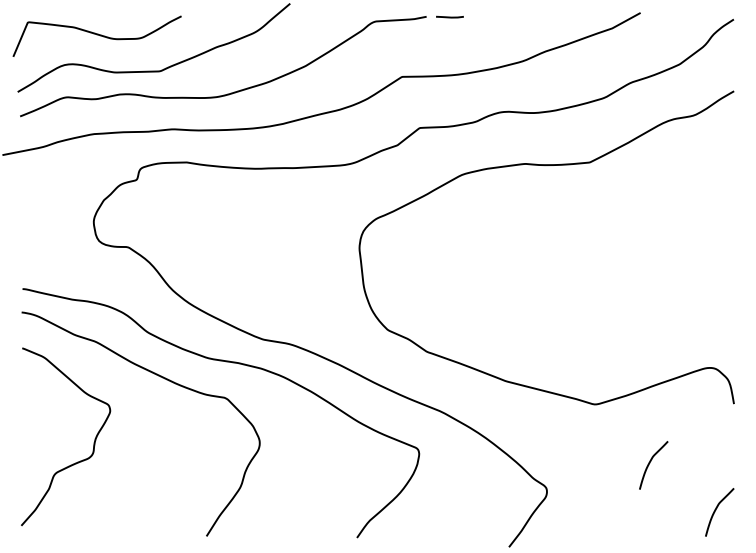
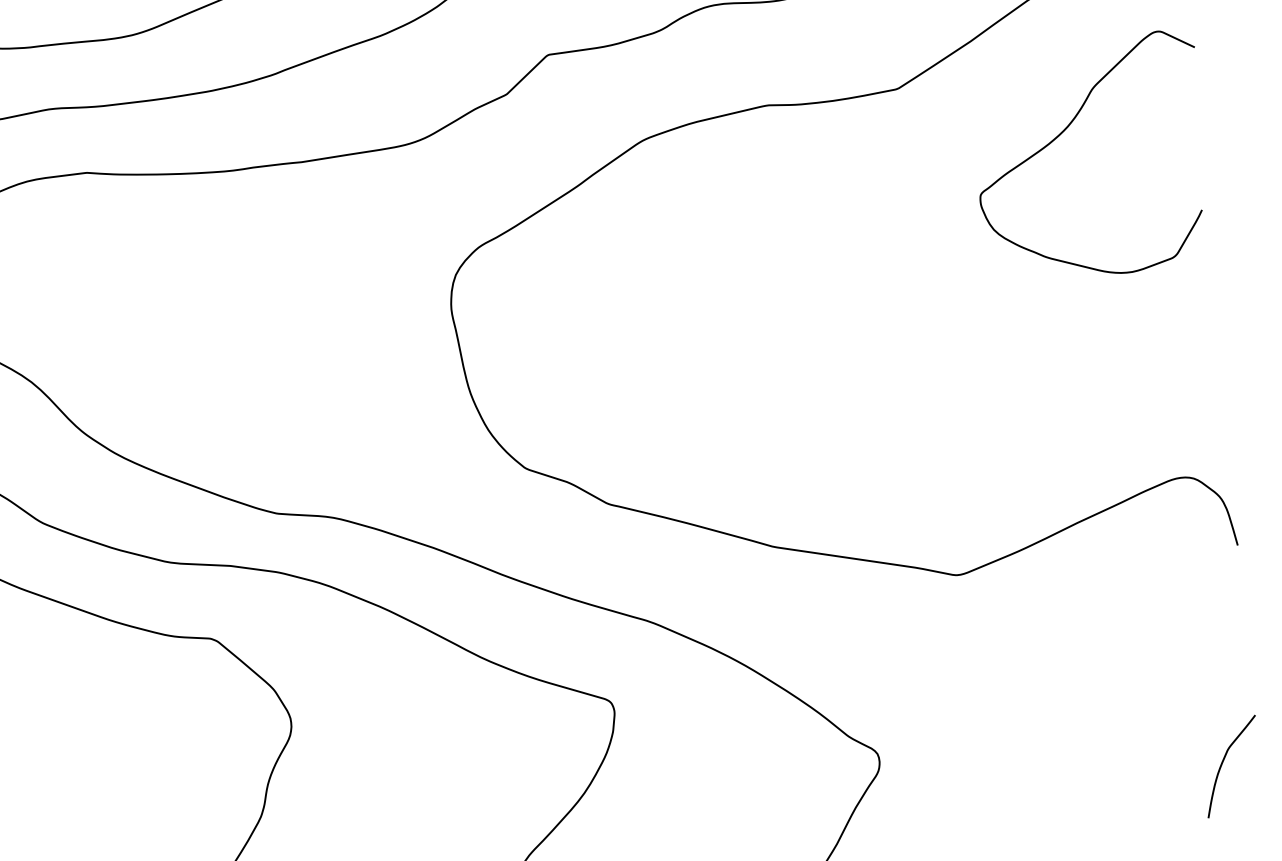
curve: (671, 191) -> (1067, 130), added
curve: (650, 463) -> (1081, 682), removed

